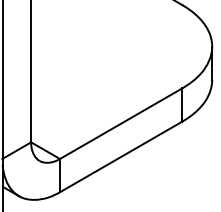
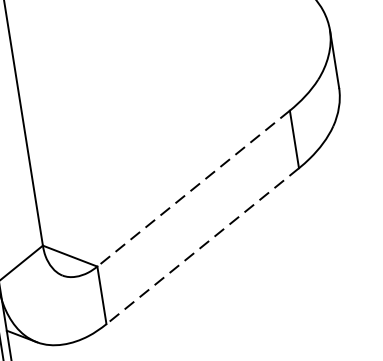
line: (121, 123) -> (194, 188), solid -> dashed
line: (121, 156) -> (203, 245), solid -> dashed

